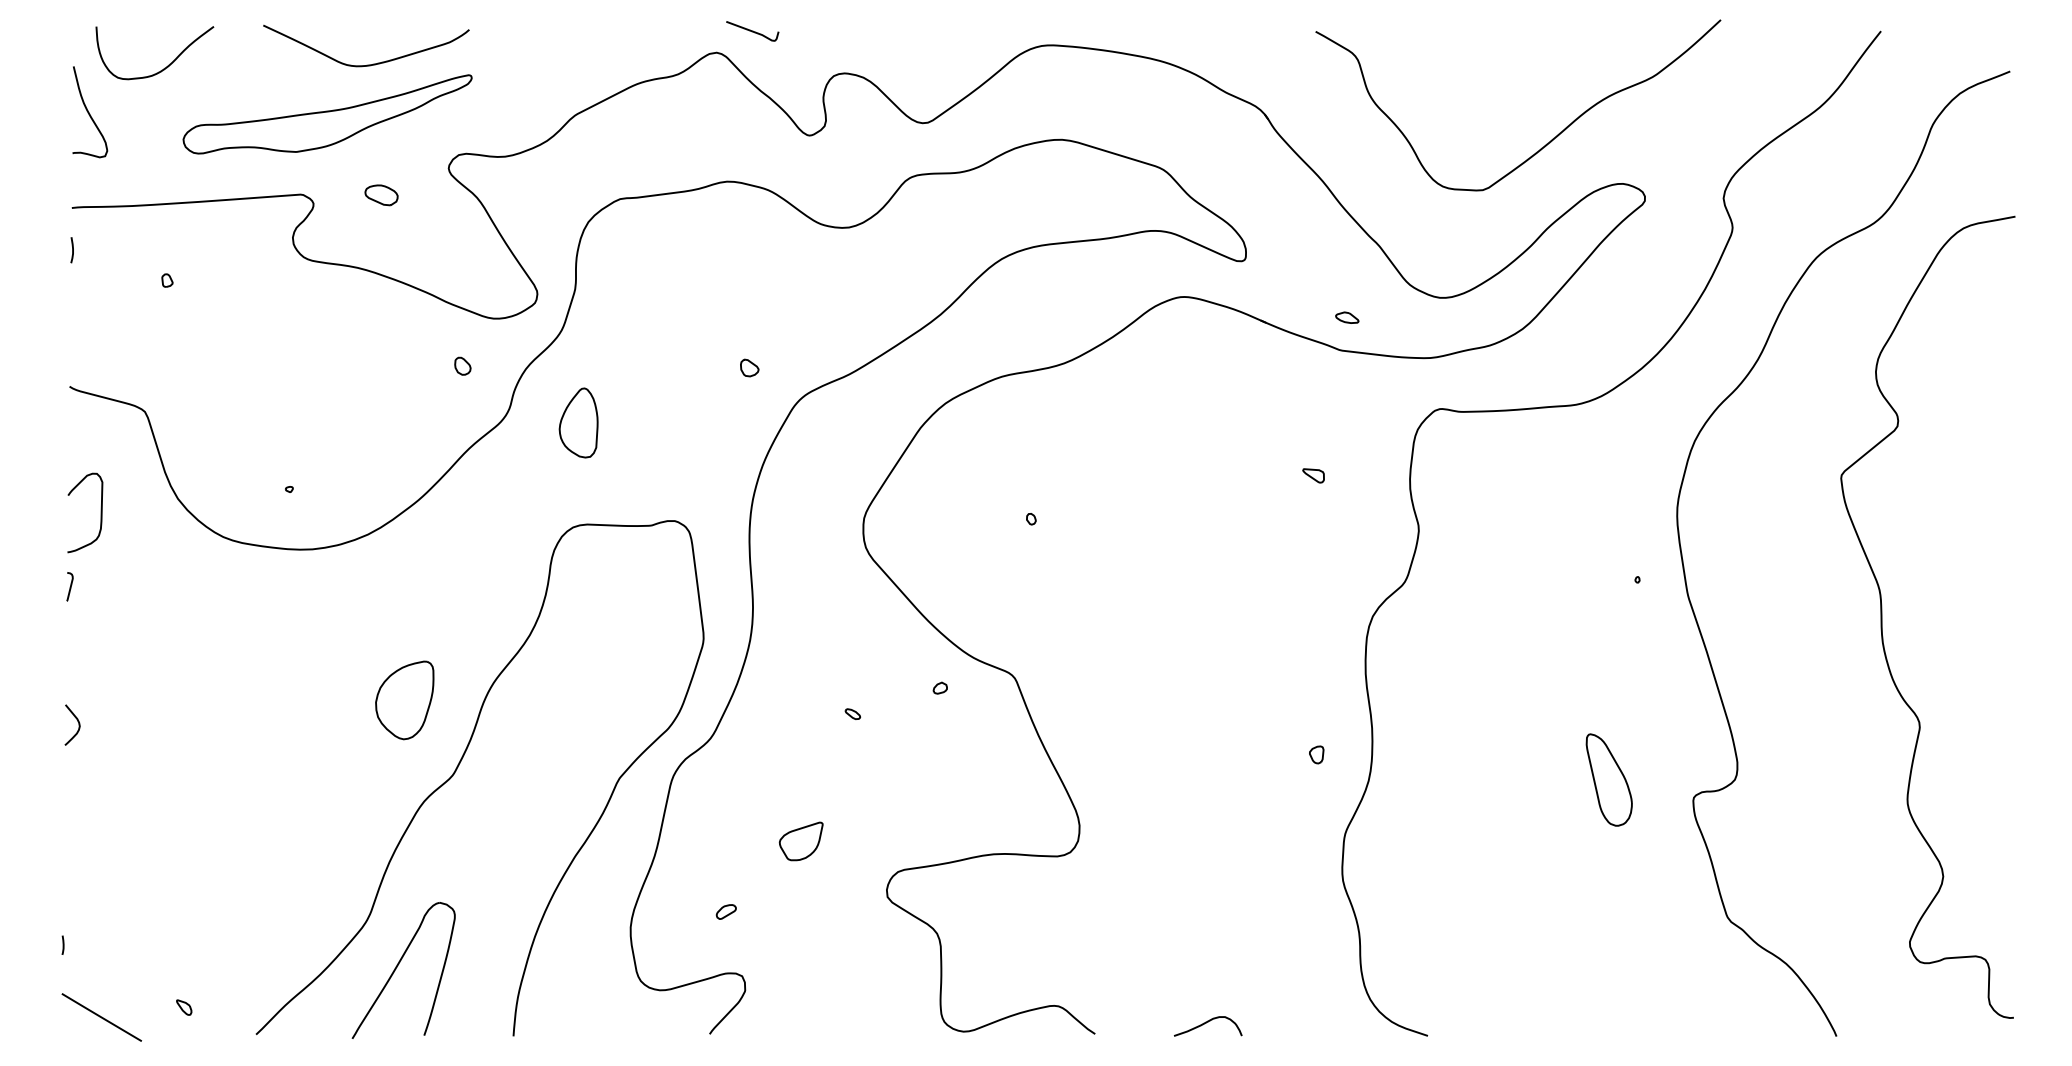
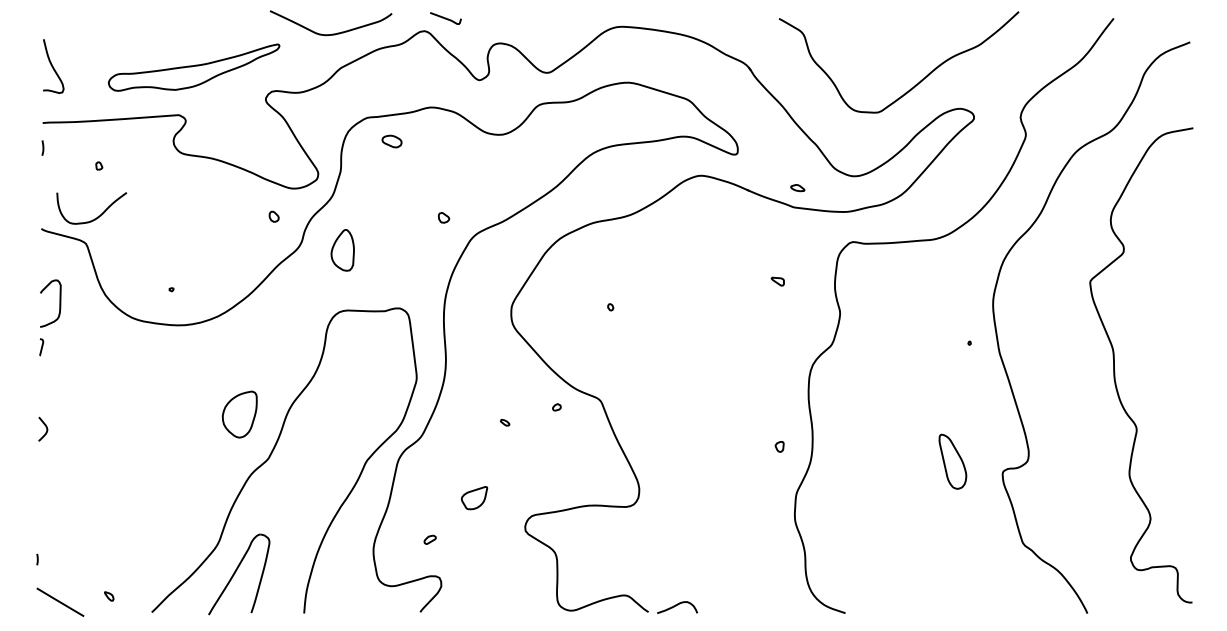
curve: (368, 63) -> (332, 33), moved
curve: (164, 66) -> (97, 216), moved
part: (380, 195) -> (391, 141), moved
curve: (1206, 1024) -> (676, 606), moved

